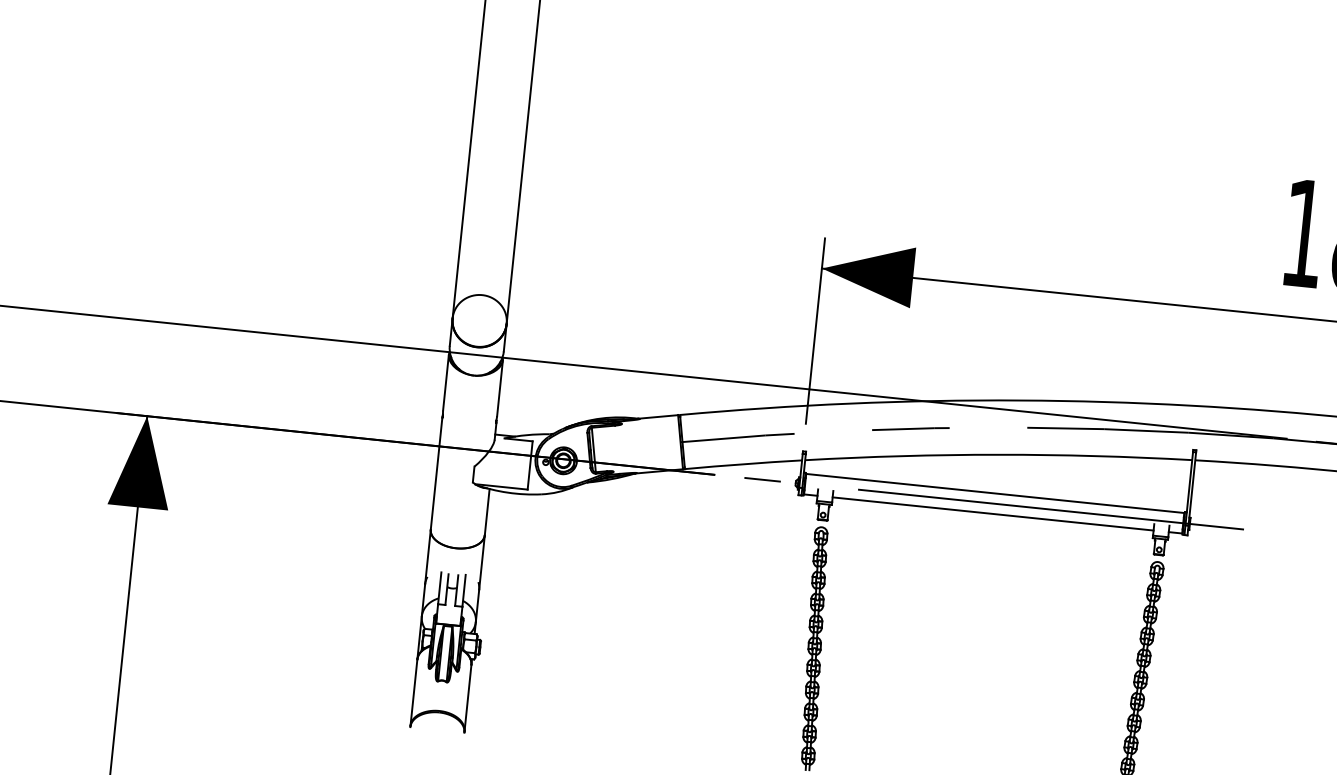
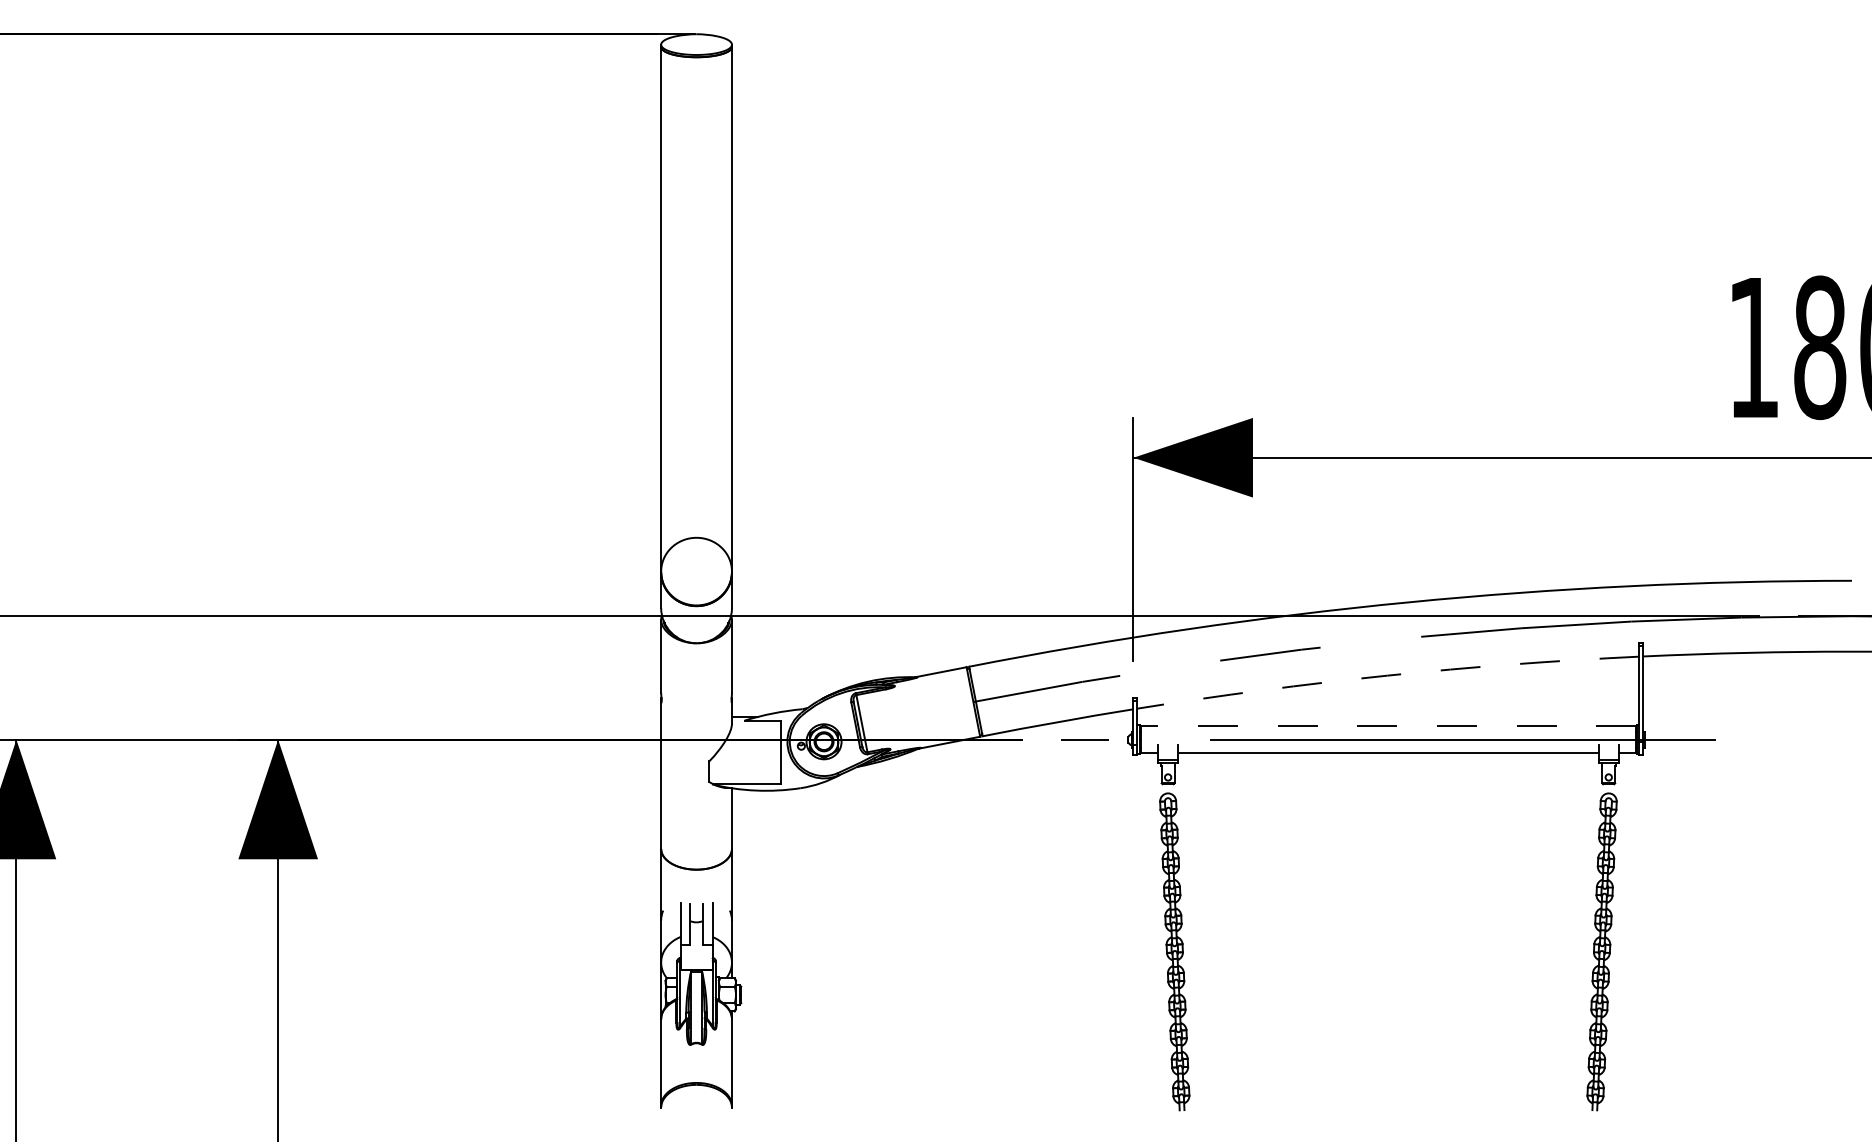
arc: (998, 454) -> (1387, 675), solid -> dashed
line: (995, 493) -> (1388, 726), solid -> dashed

